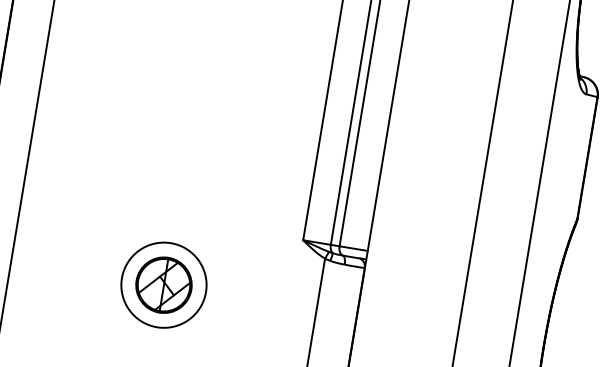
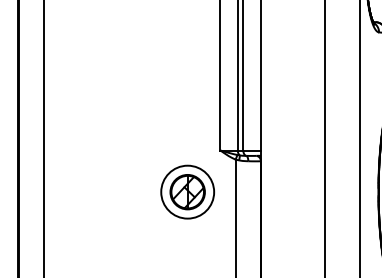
part: (163, 284) -> (187, 191), moved

